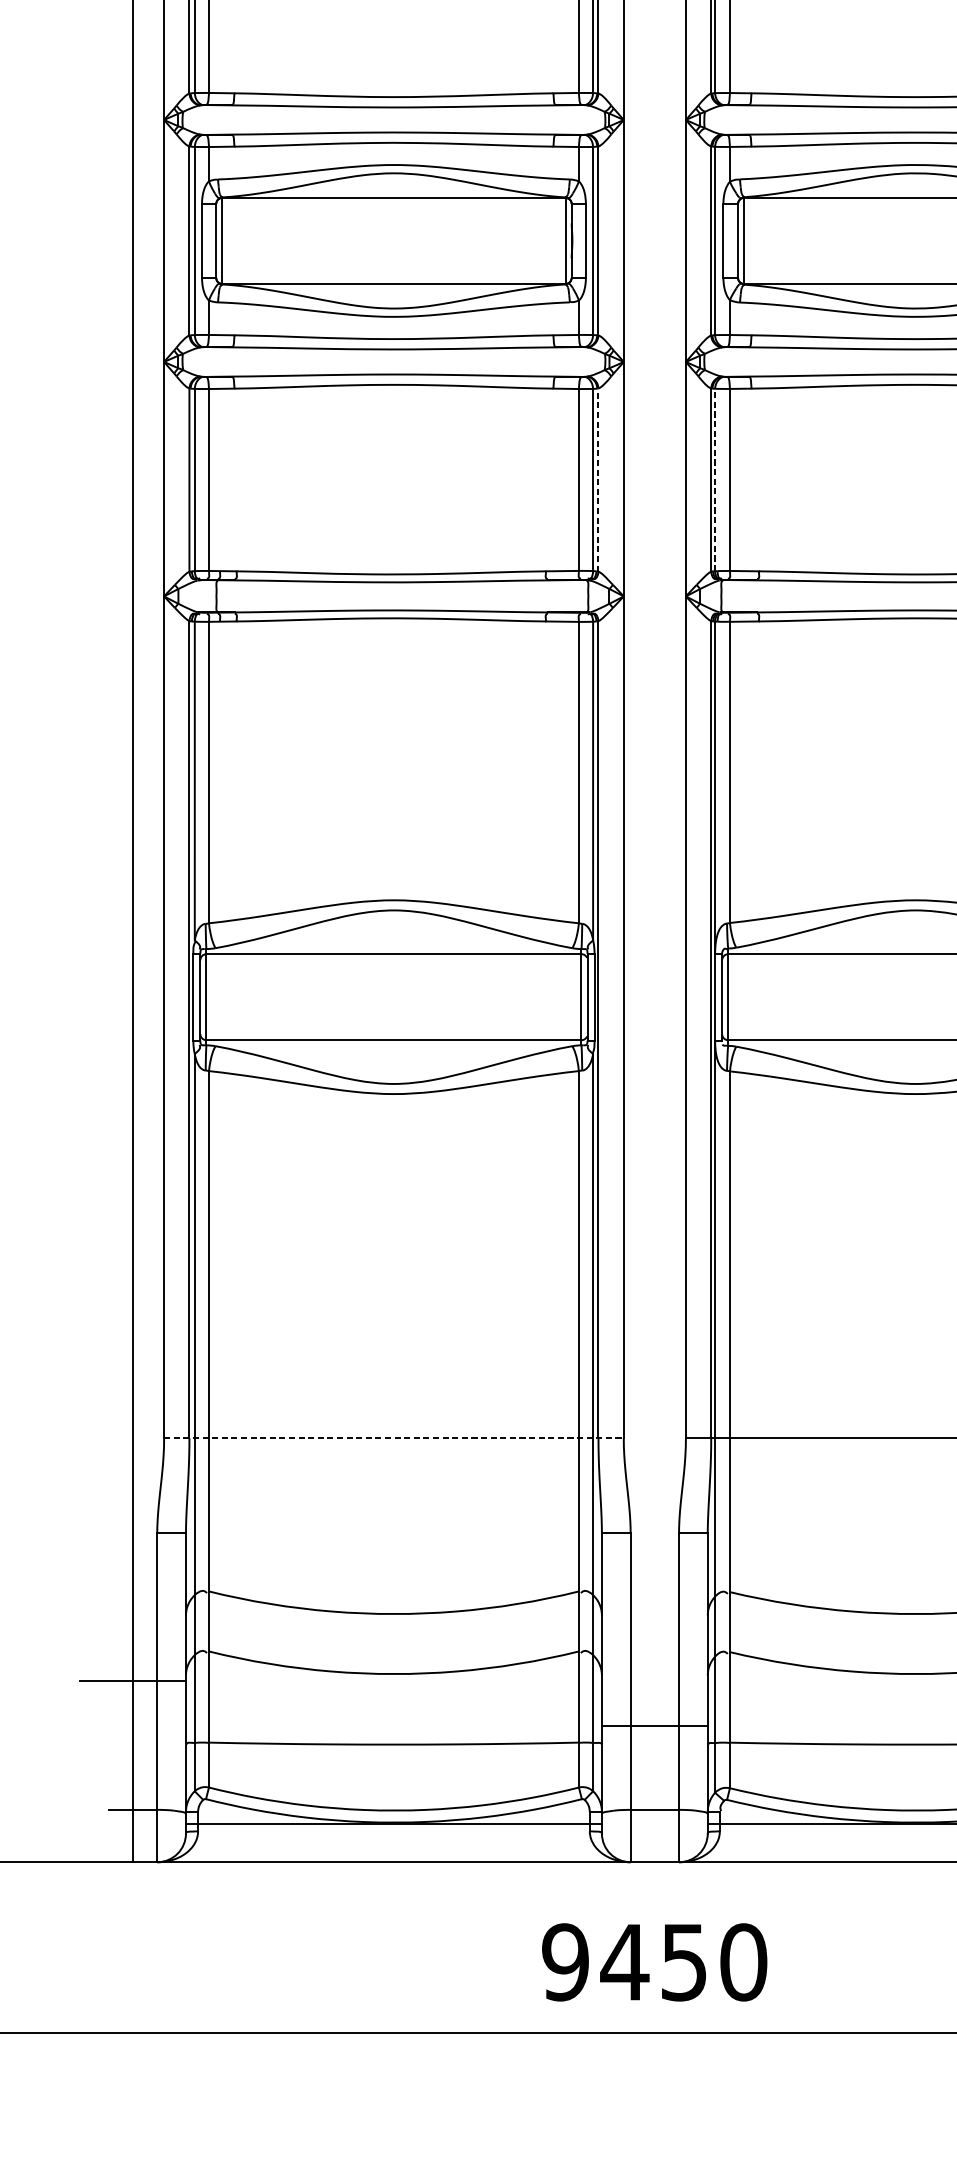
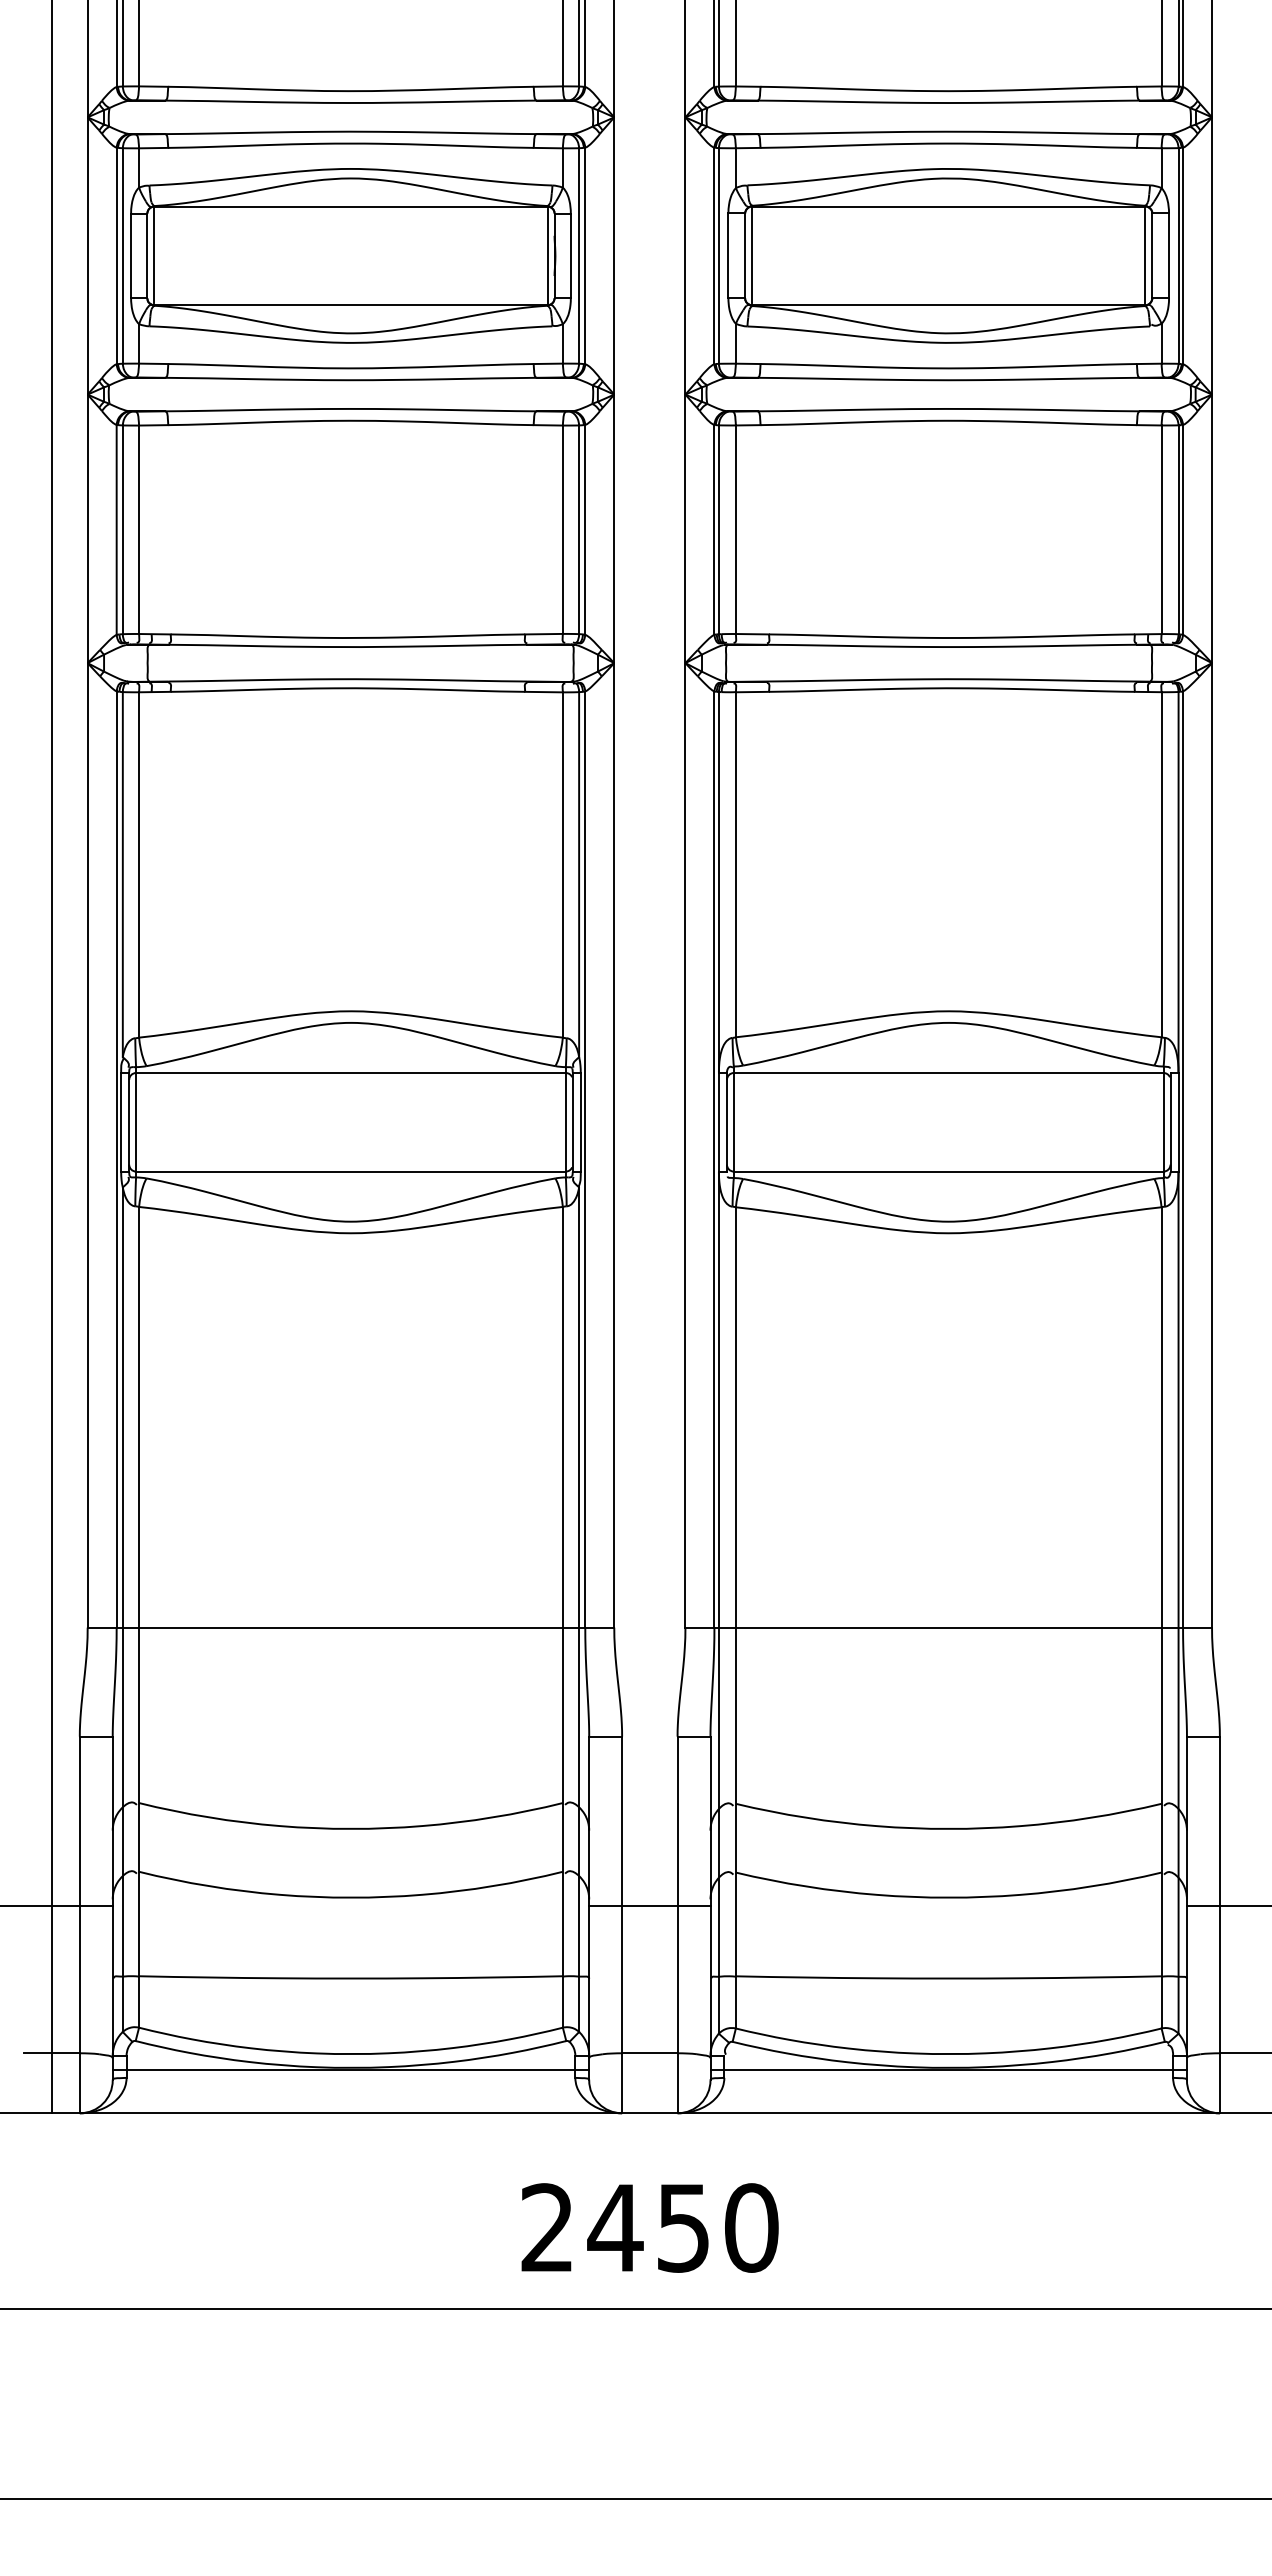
line: (598, 479) -> (585, 529), dashed -> solid
line: (714, 479) -> (718, 529), dashed -> solid
line: (394, 1438) -> (351, 1627), dashed -> solid
line: (654, 1725) -> (649, 1905), moved
text: (565, 1961) -> (547, 2227), 9450 -> 2450

